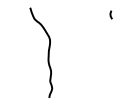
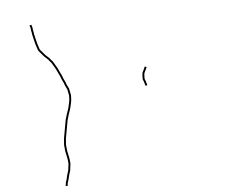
curve: (110, 14) -> (143, 74), moved

